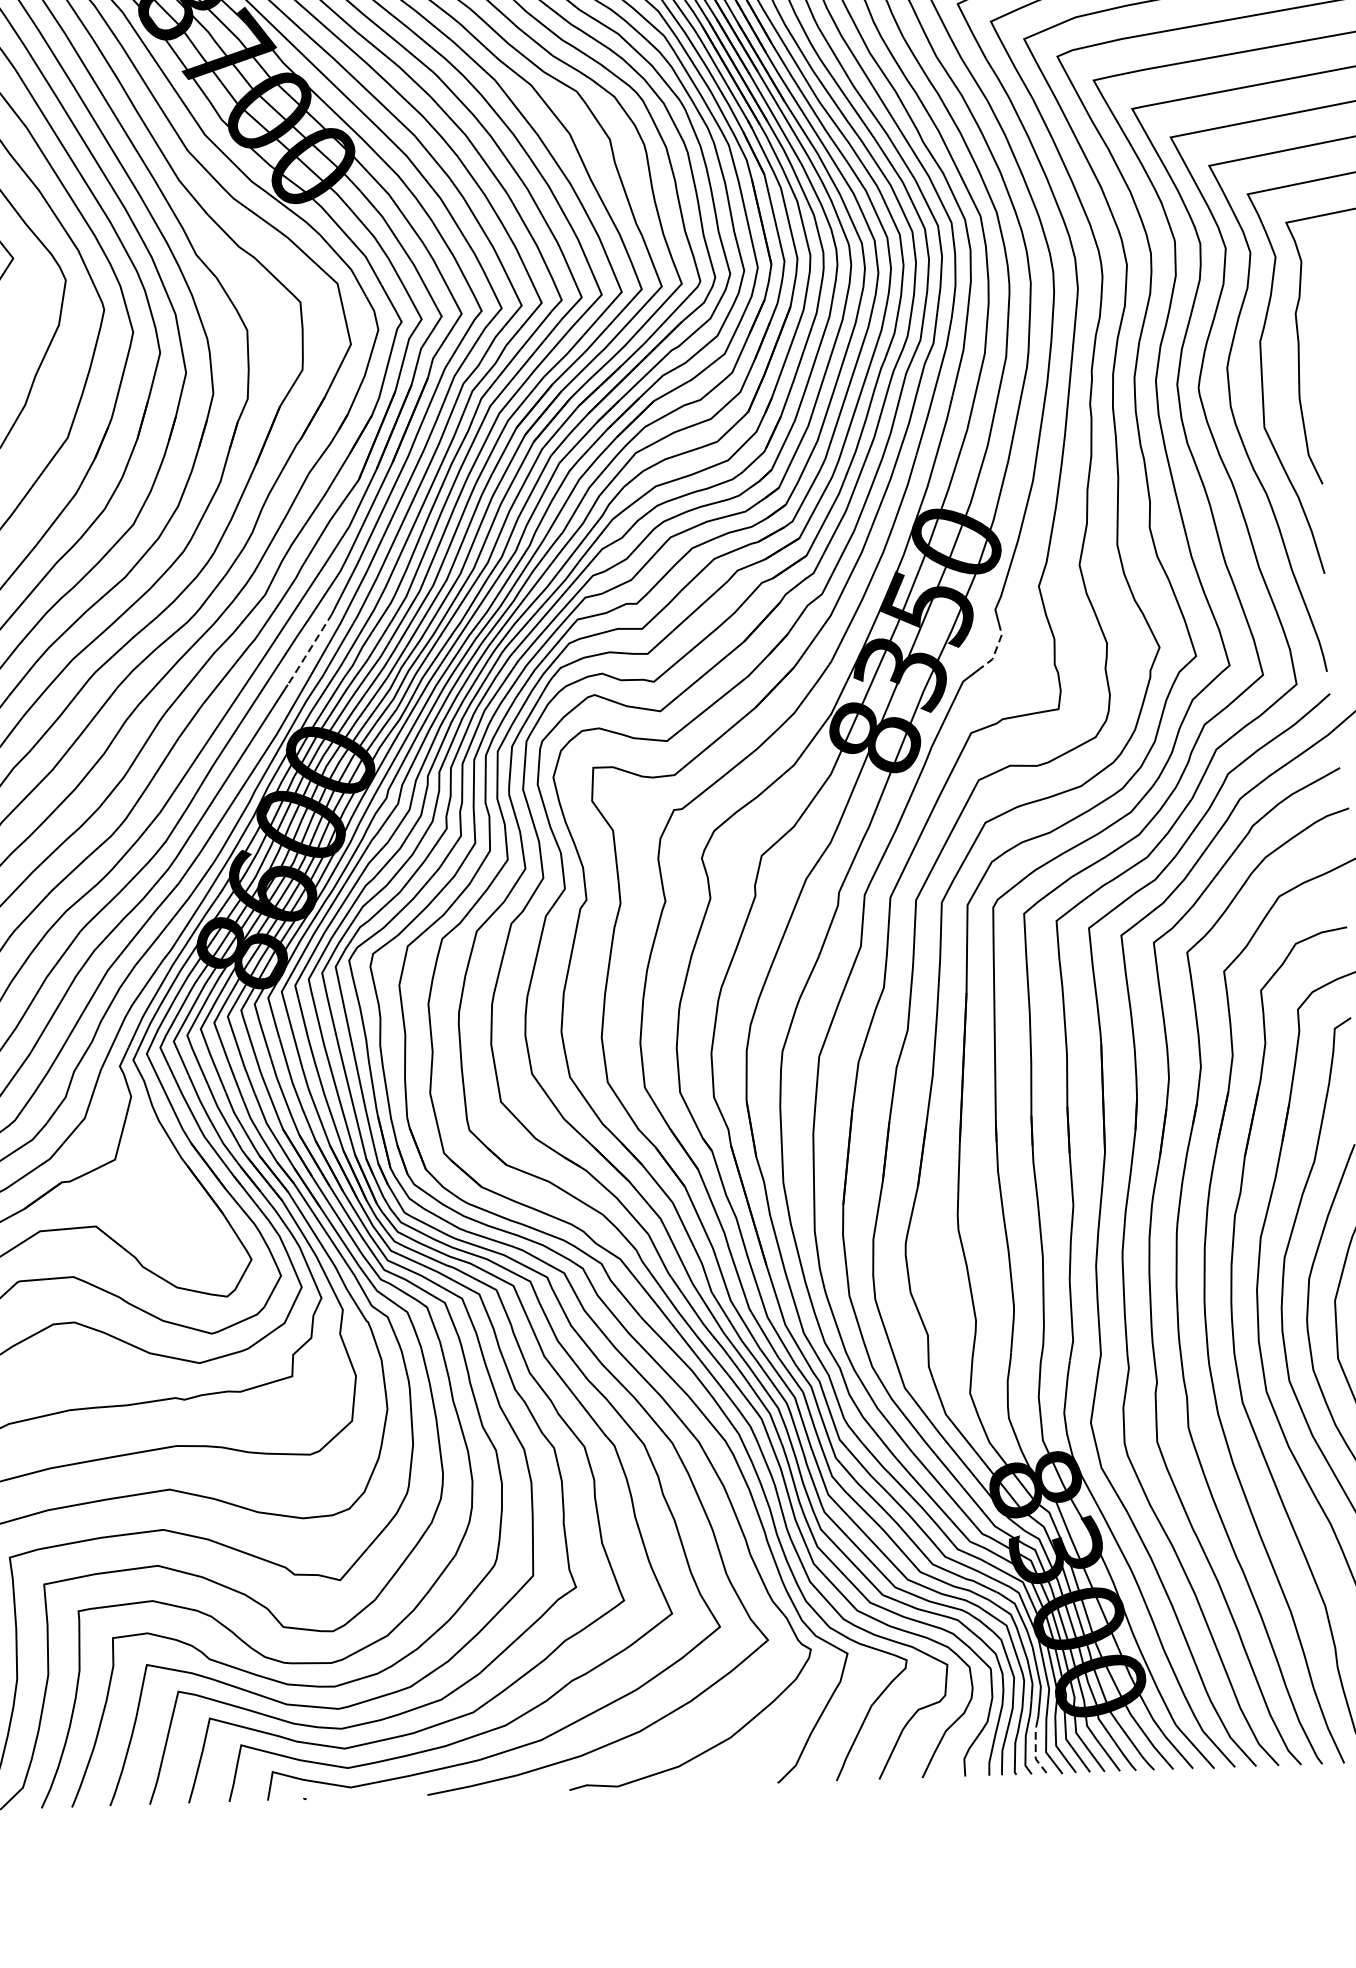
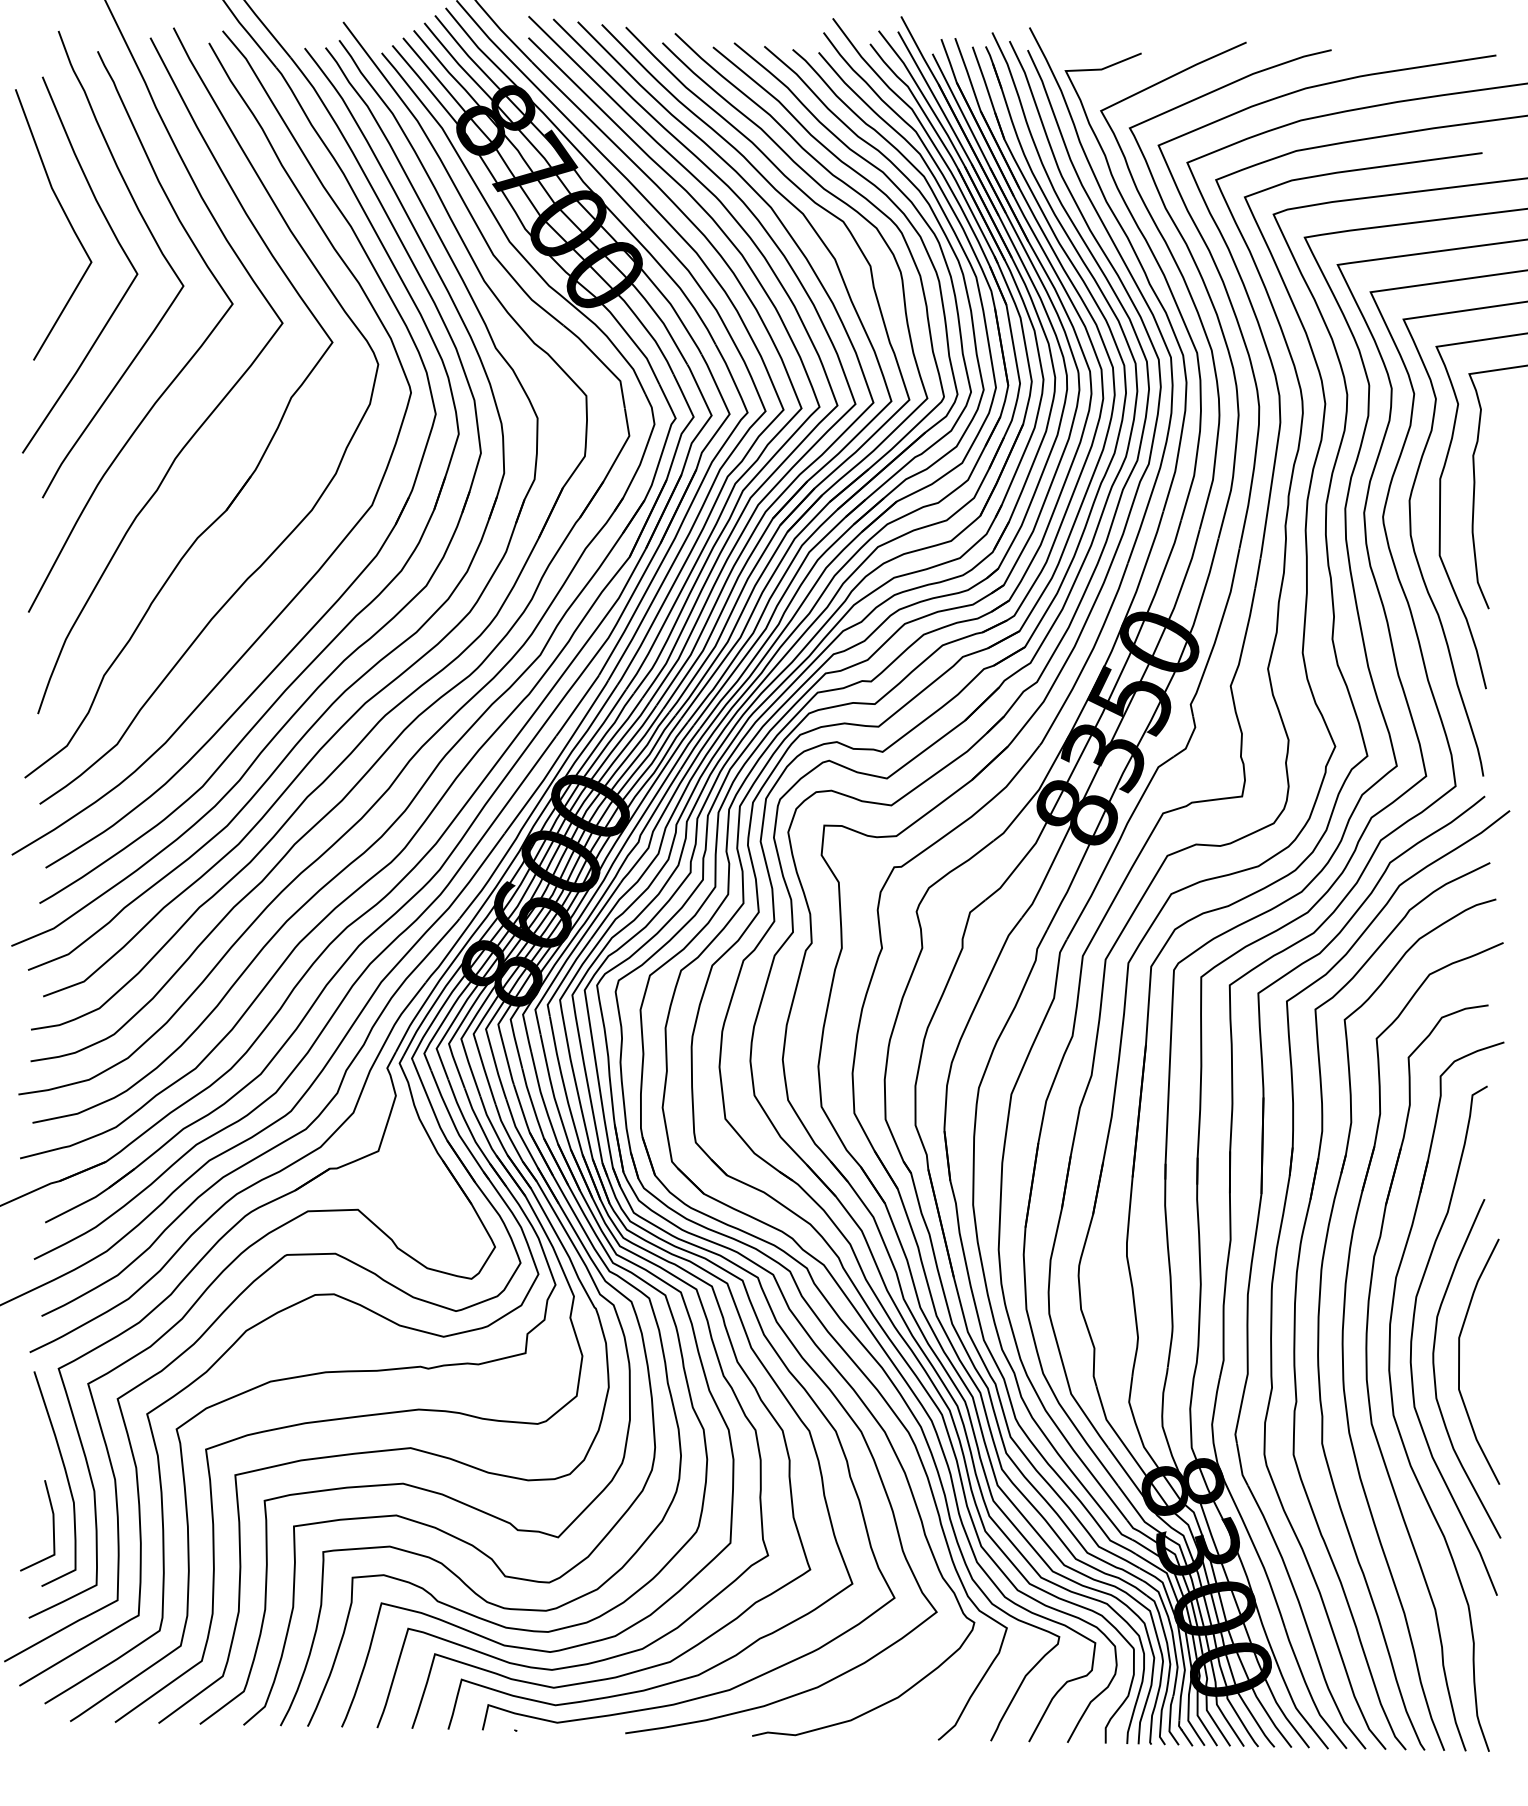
line: (309, 648) -> (577, 705), dashed -> solid
line: (996, 648) -> (1189, 739), dashed -> solid
line: (1035, 1748) -> (1169, 1722), dashed -> solid

